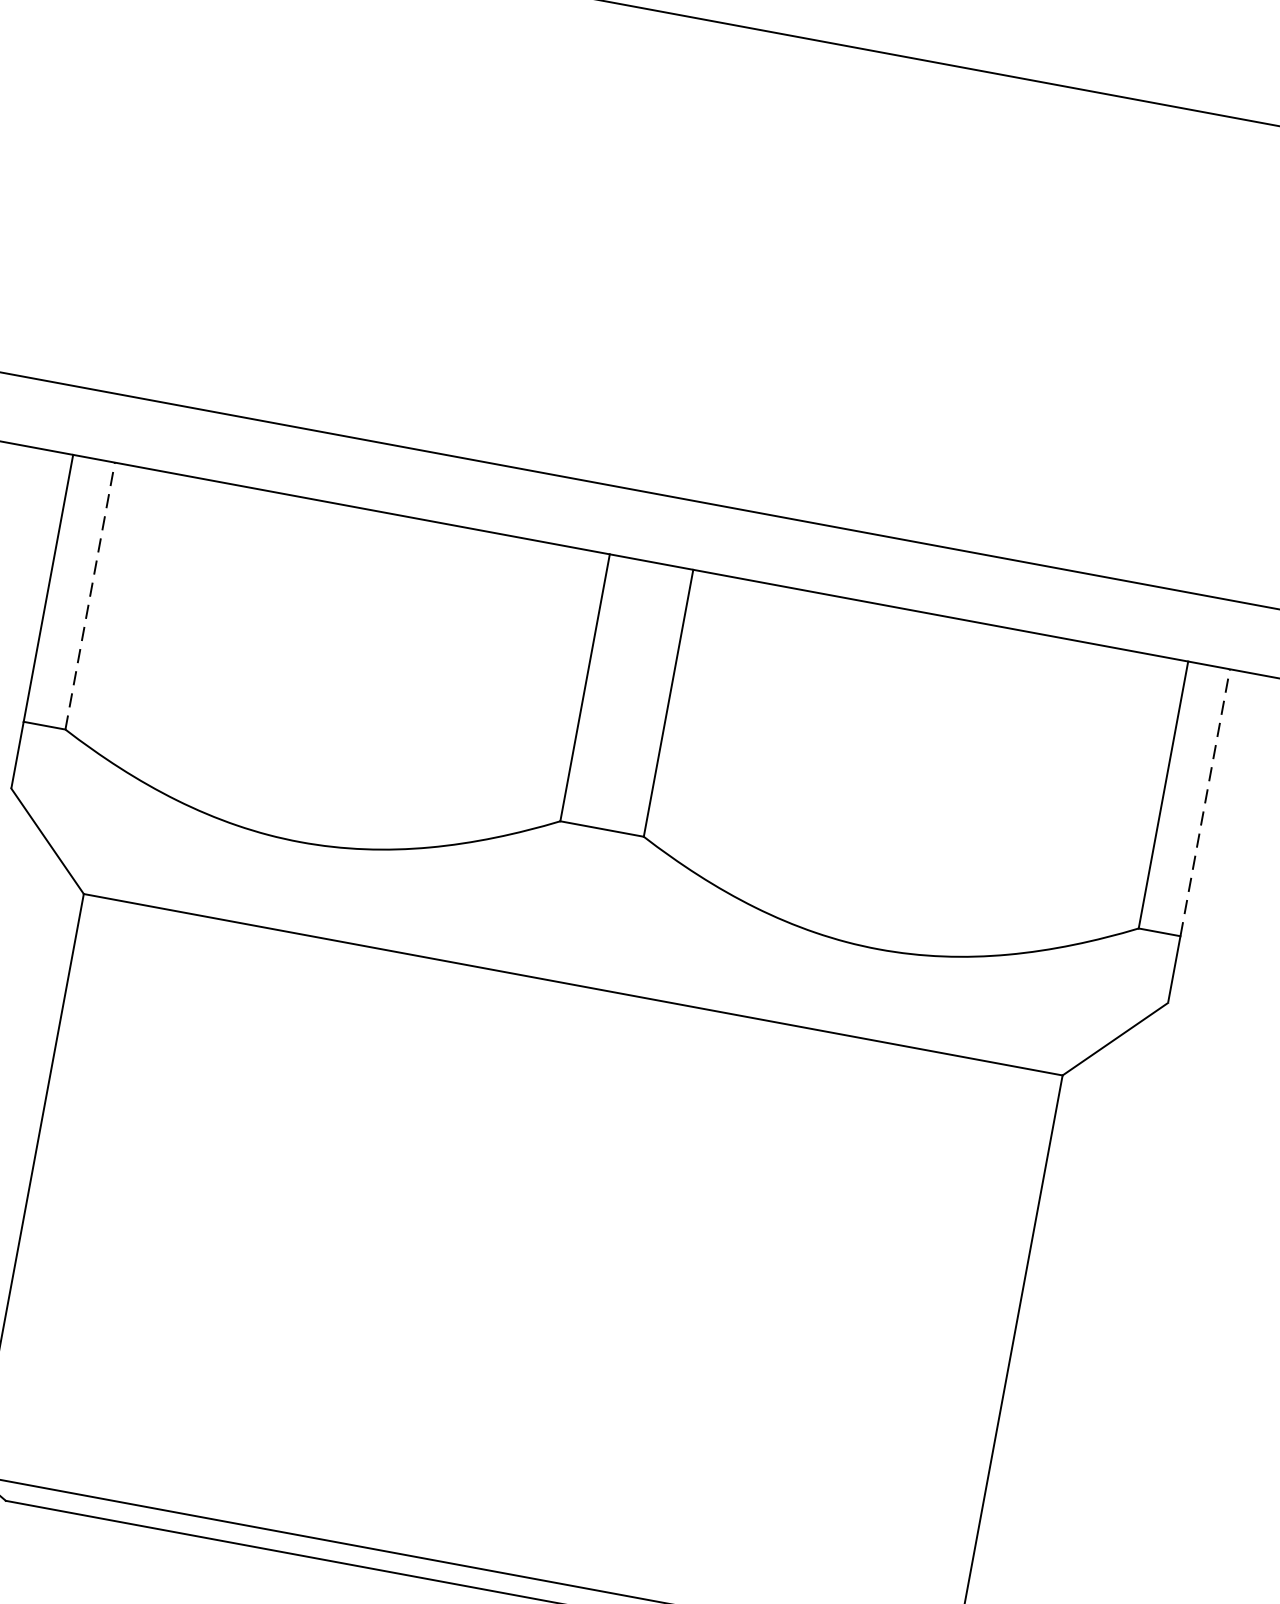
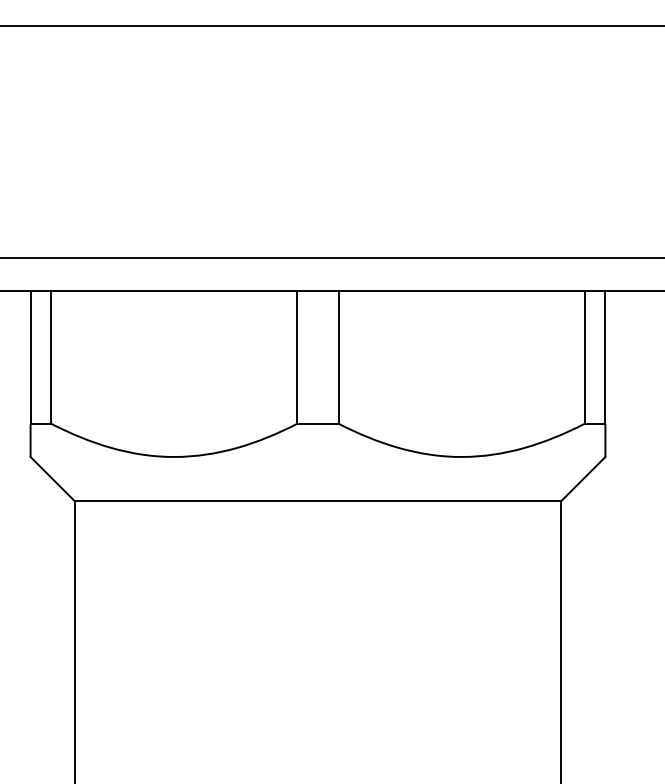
line: (90, 594) -> (51, 356), dashed -> solid
line: (1205, 800) -> (605, 356), dashed -> solid

